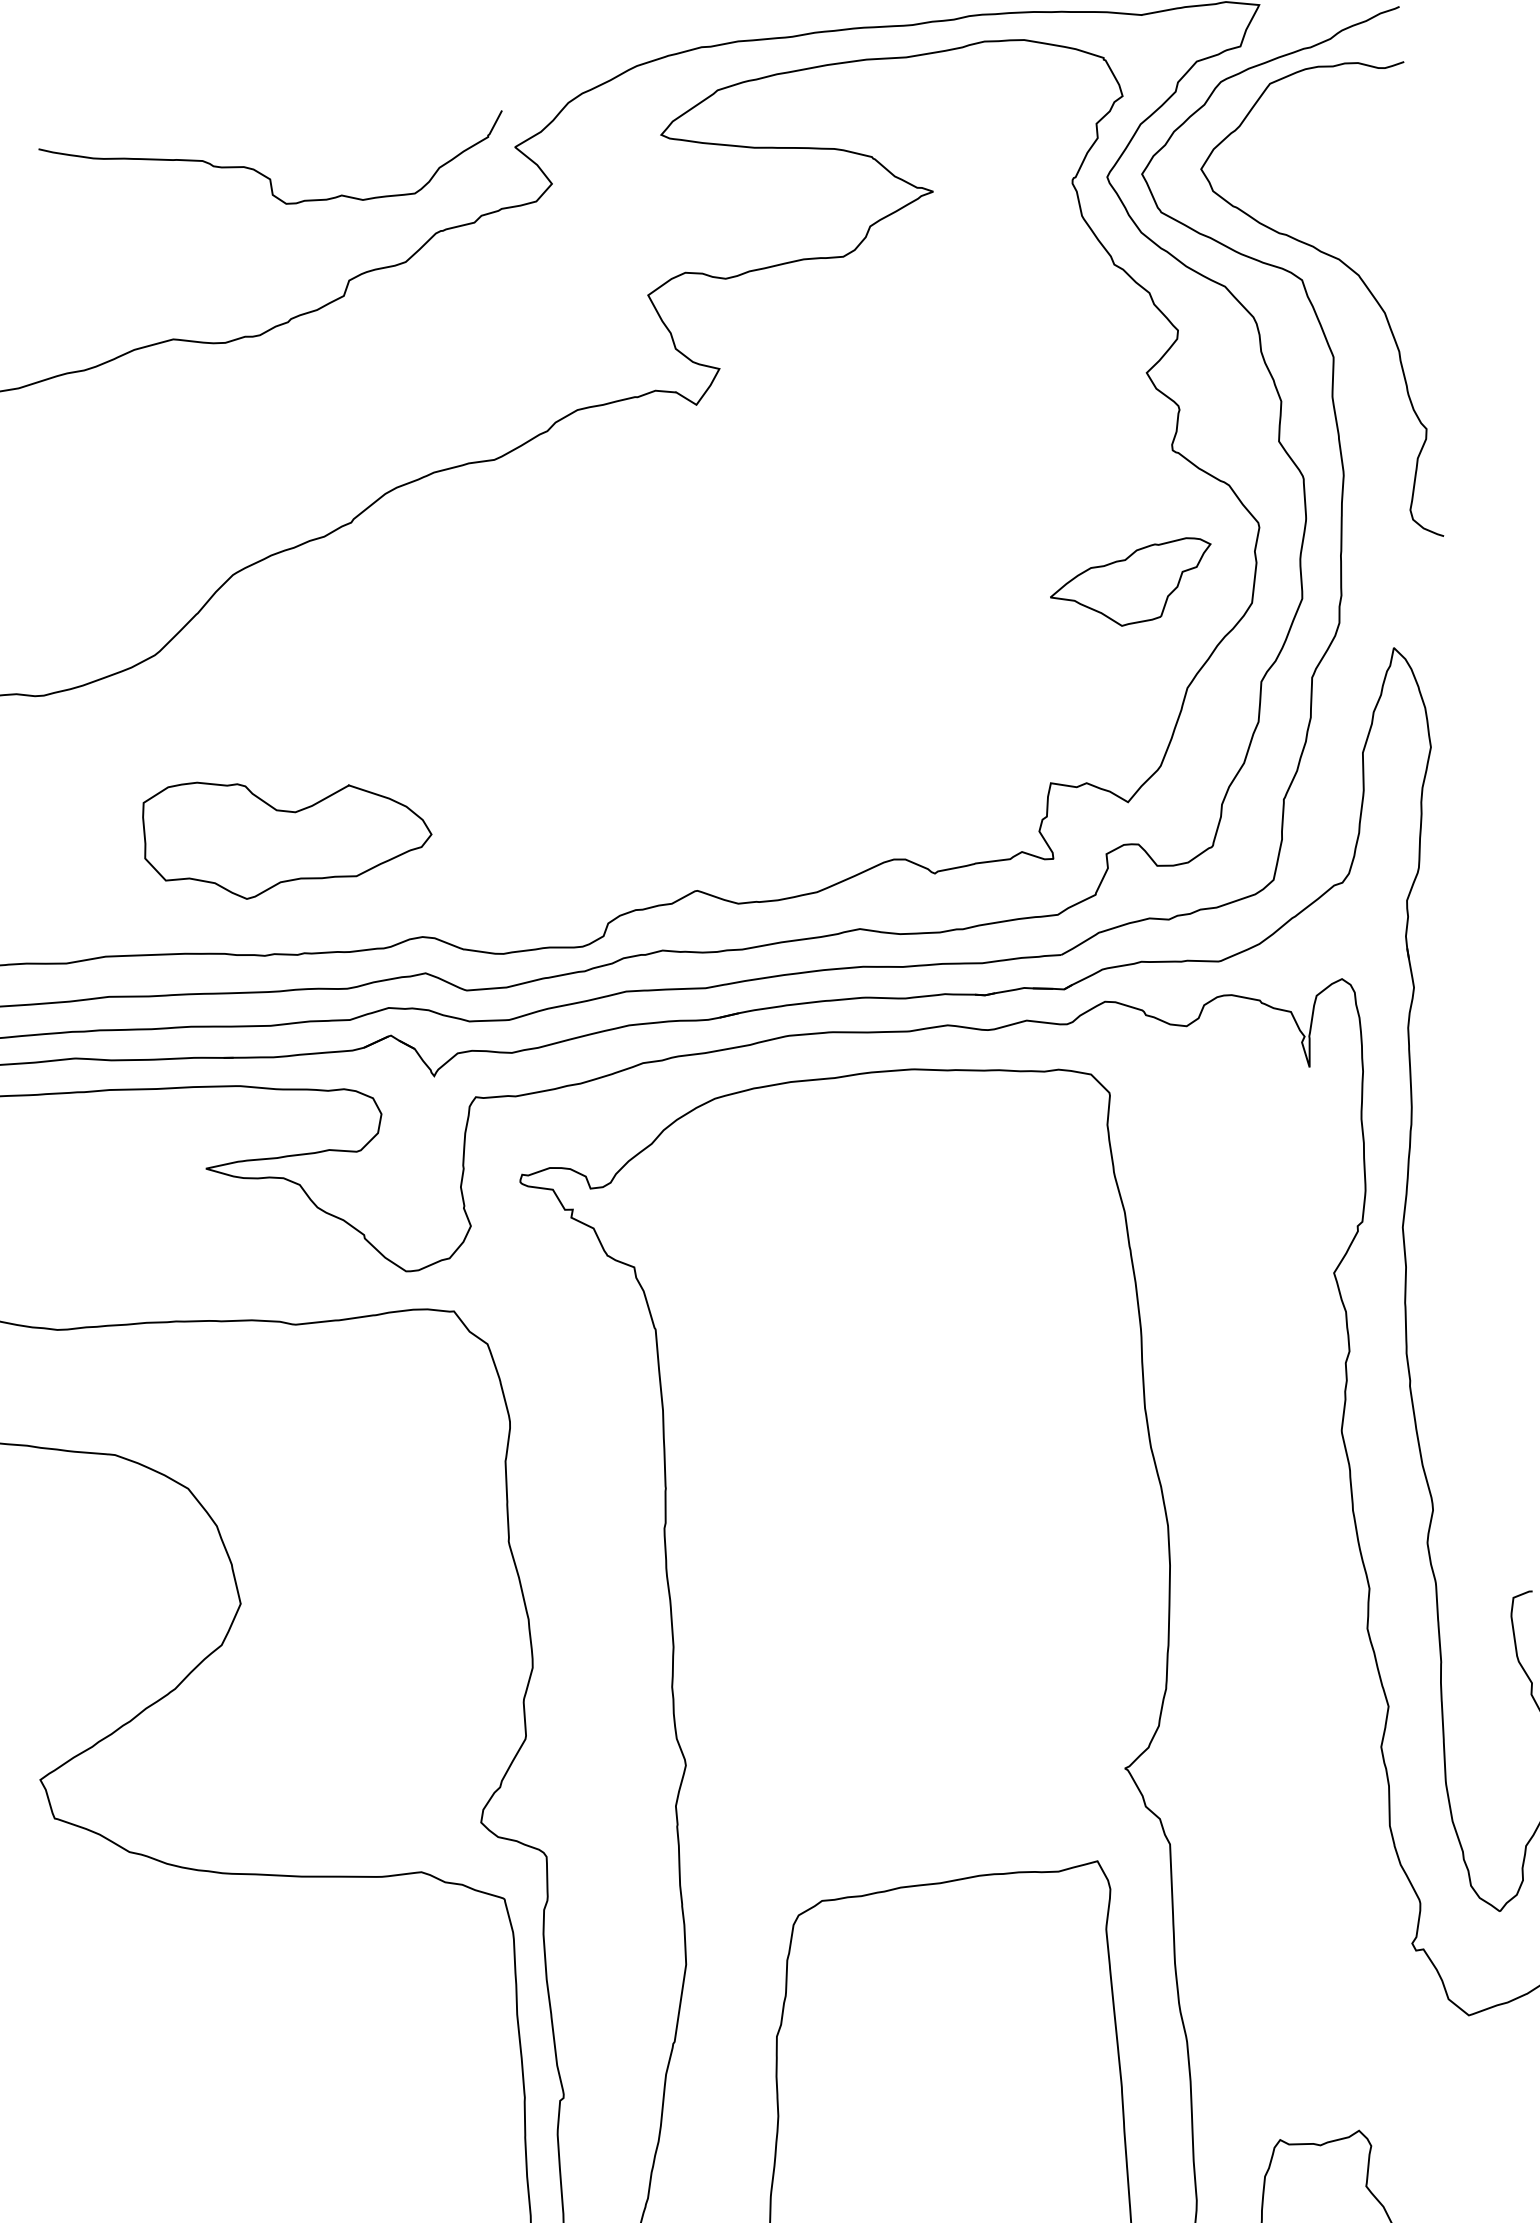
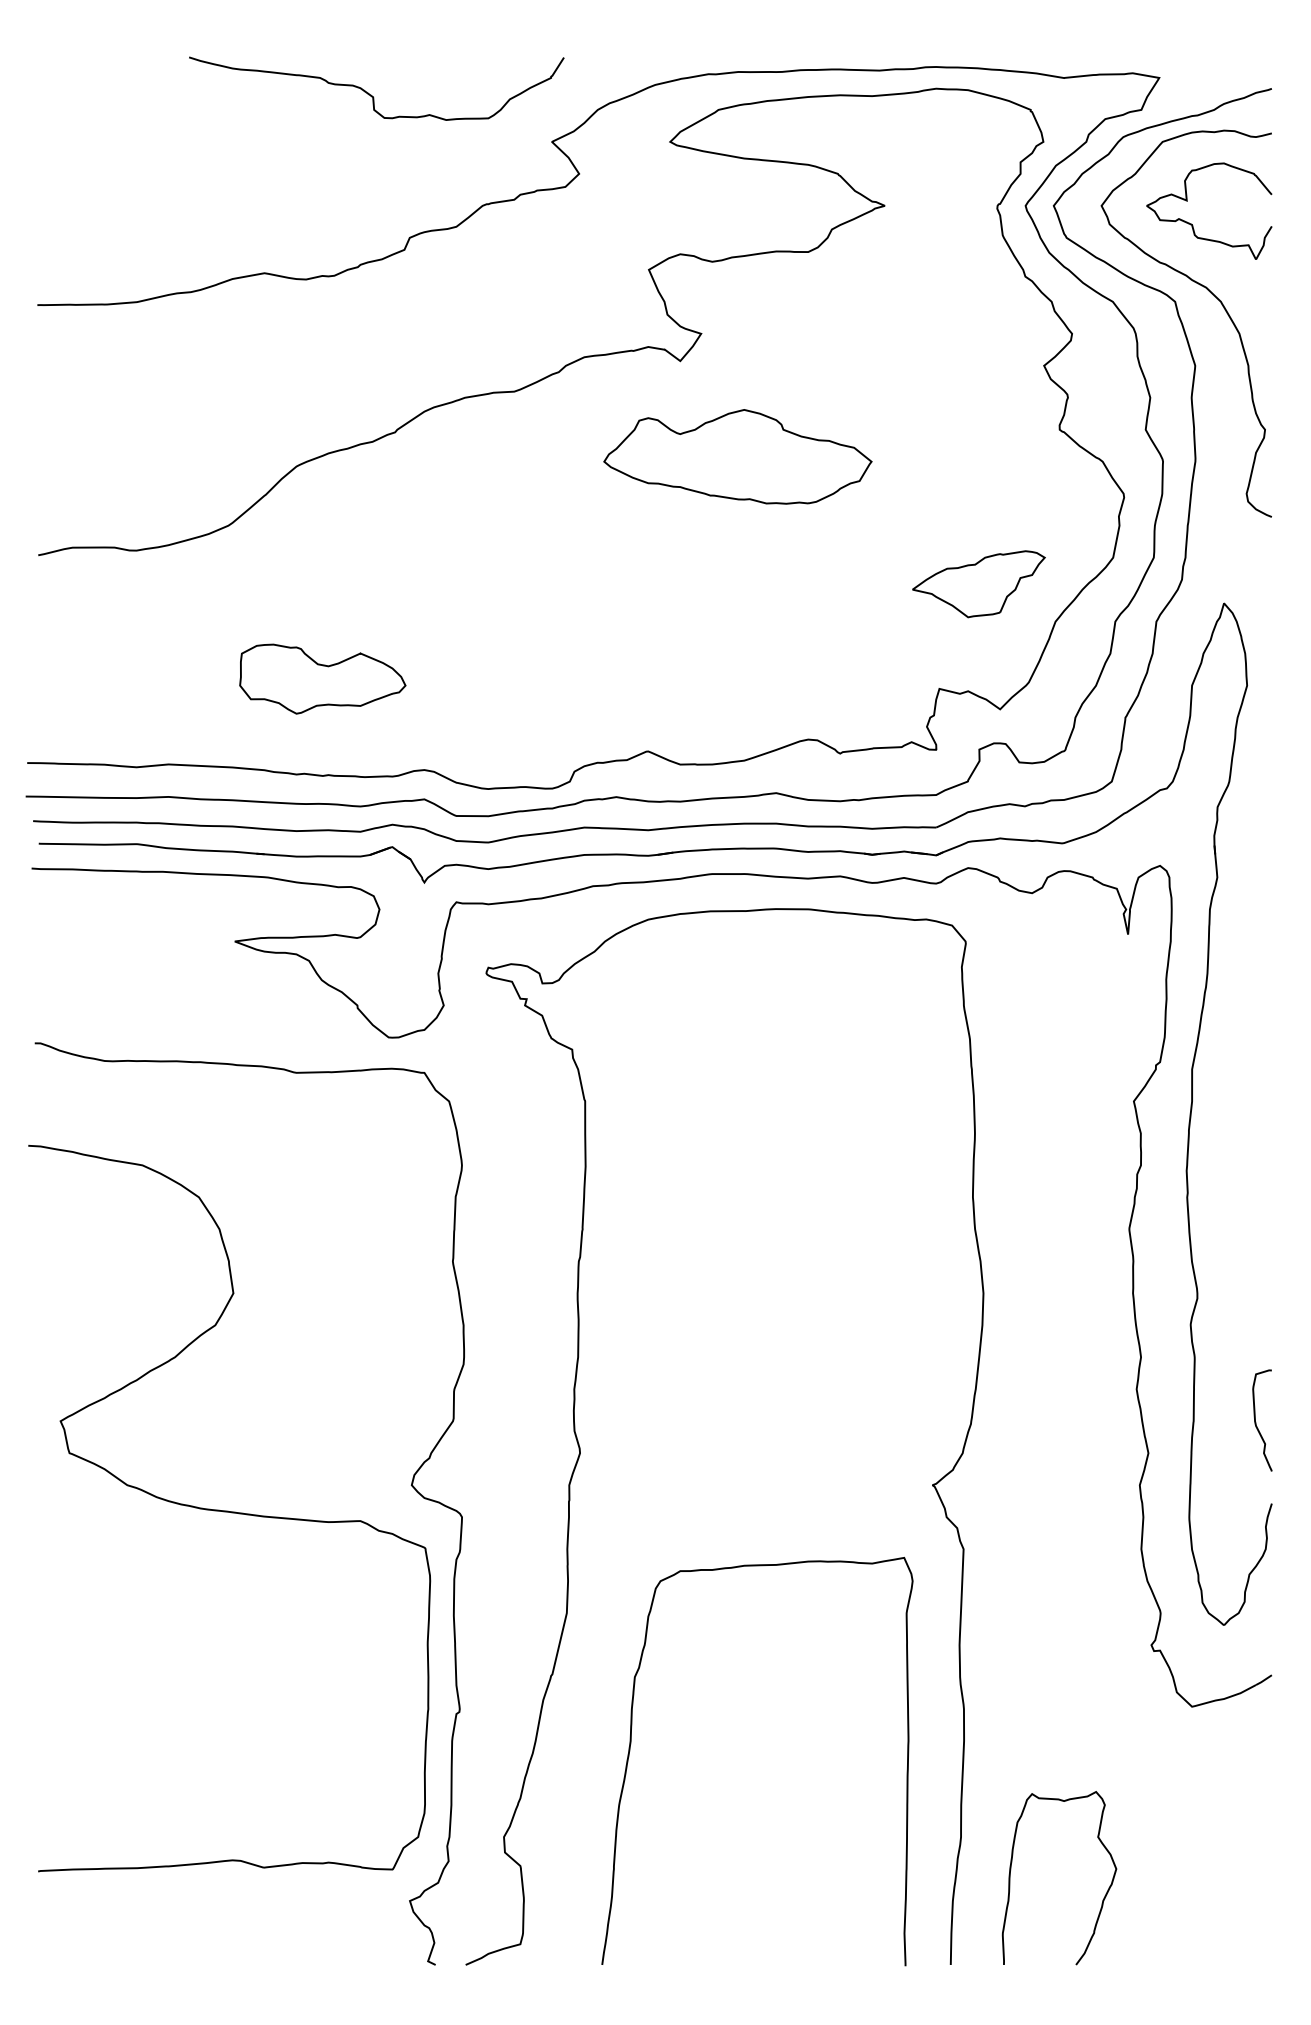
curve: (267, 176) -> (371, 94), moved
part: (1316, 183) -> (1193, 225), added
part: (777, 516) -> (737, 456), added
part: (1131, 584) -> (978, 584), moved
part: (287, 834) -> (322, 678), size x0.71

